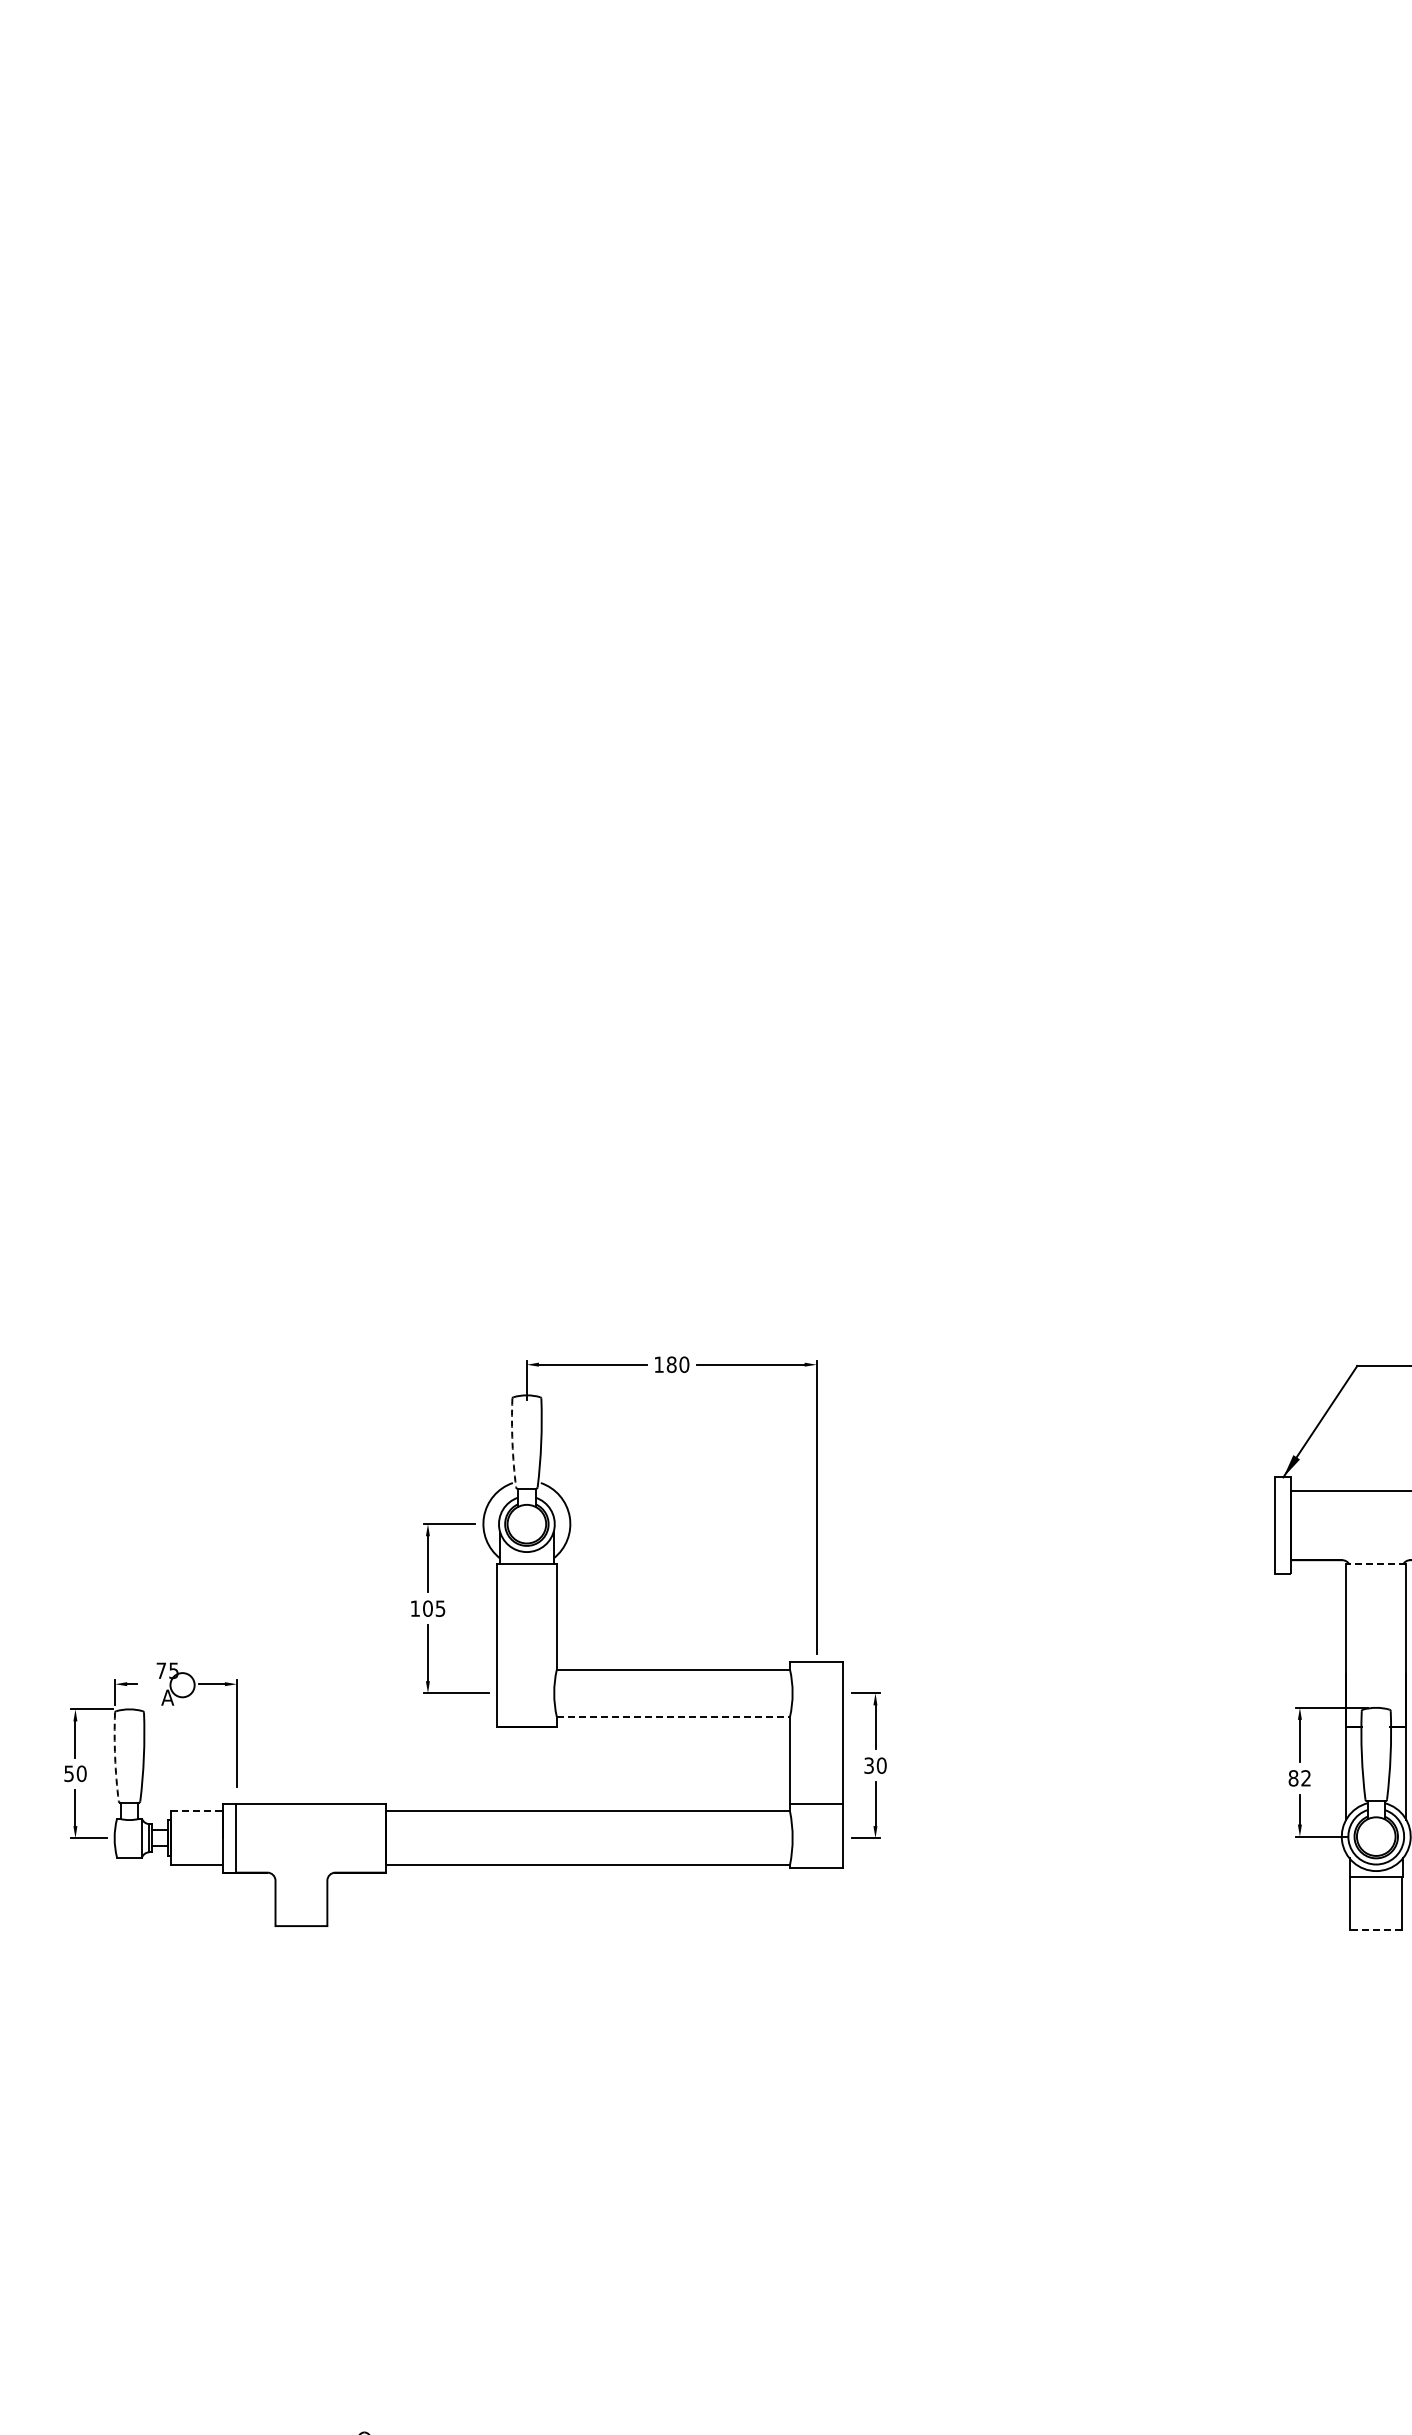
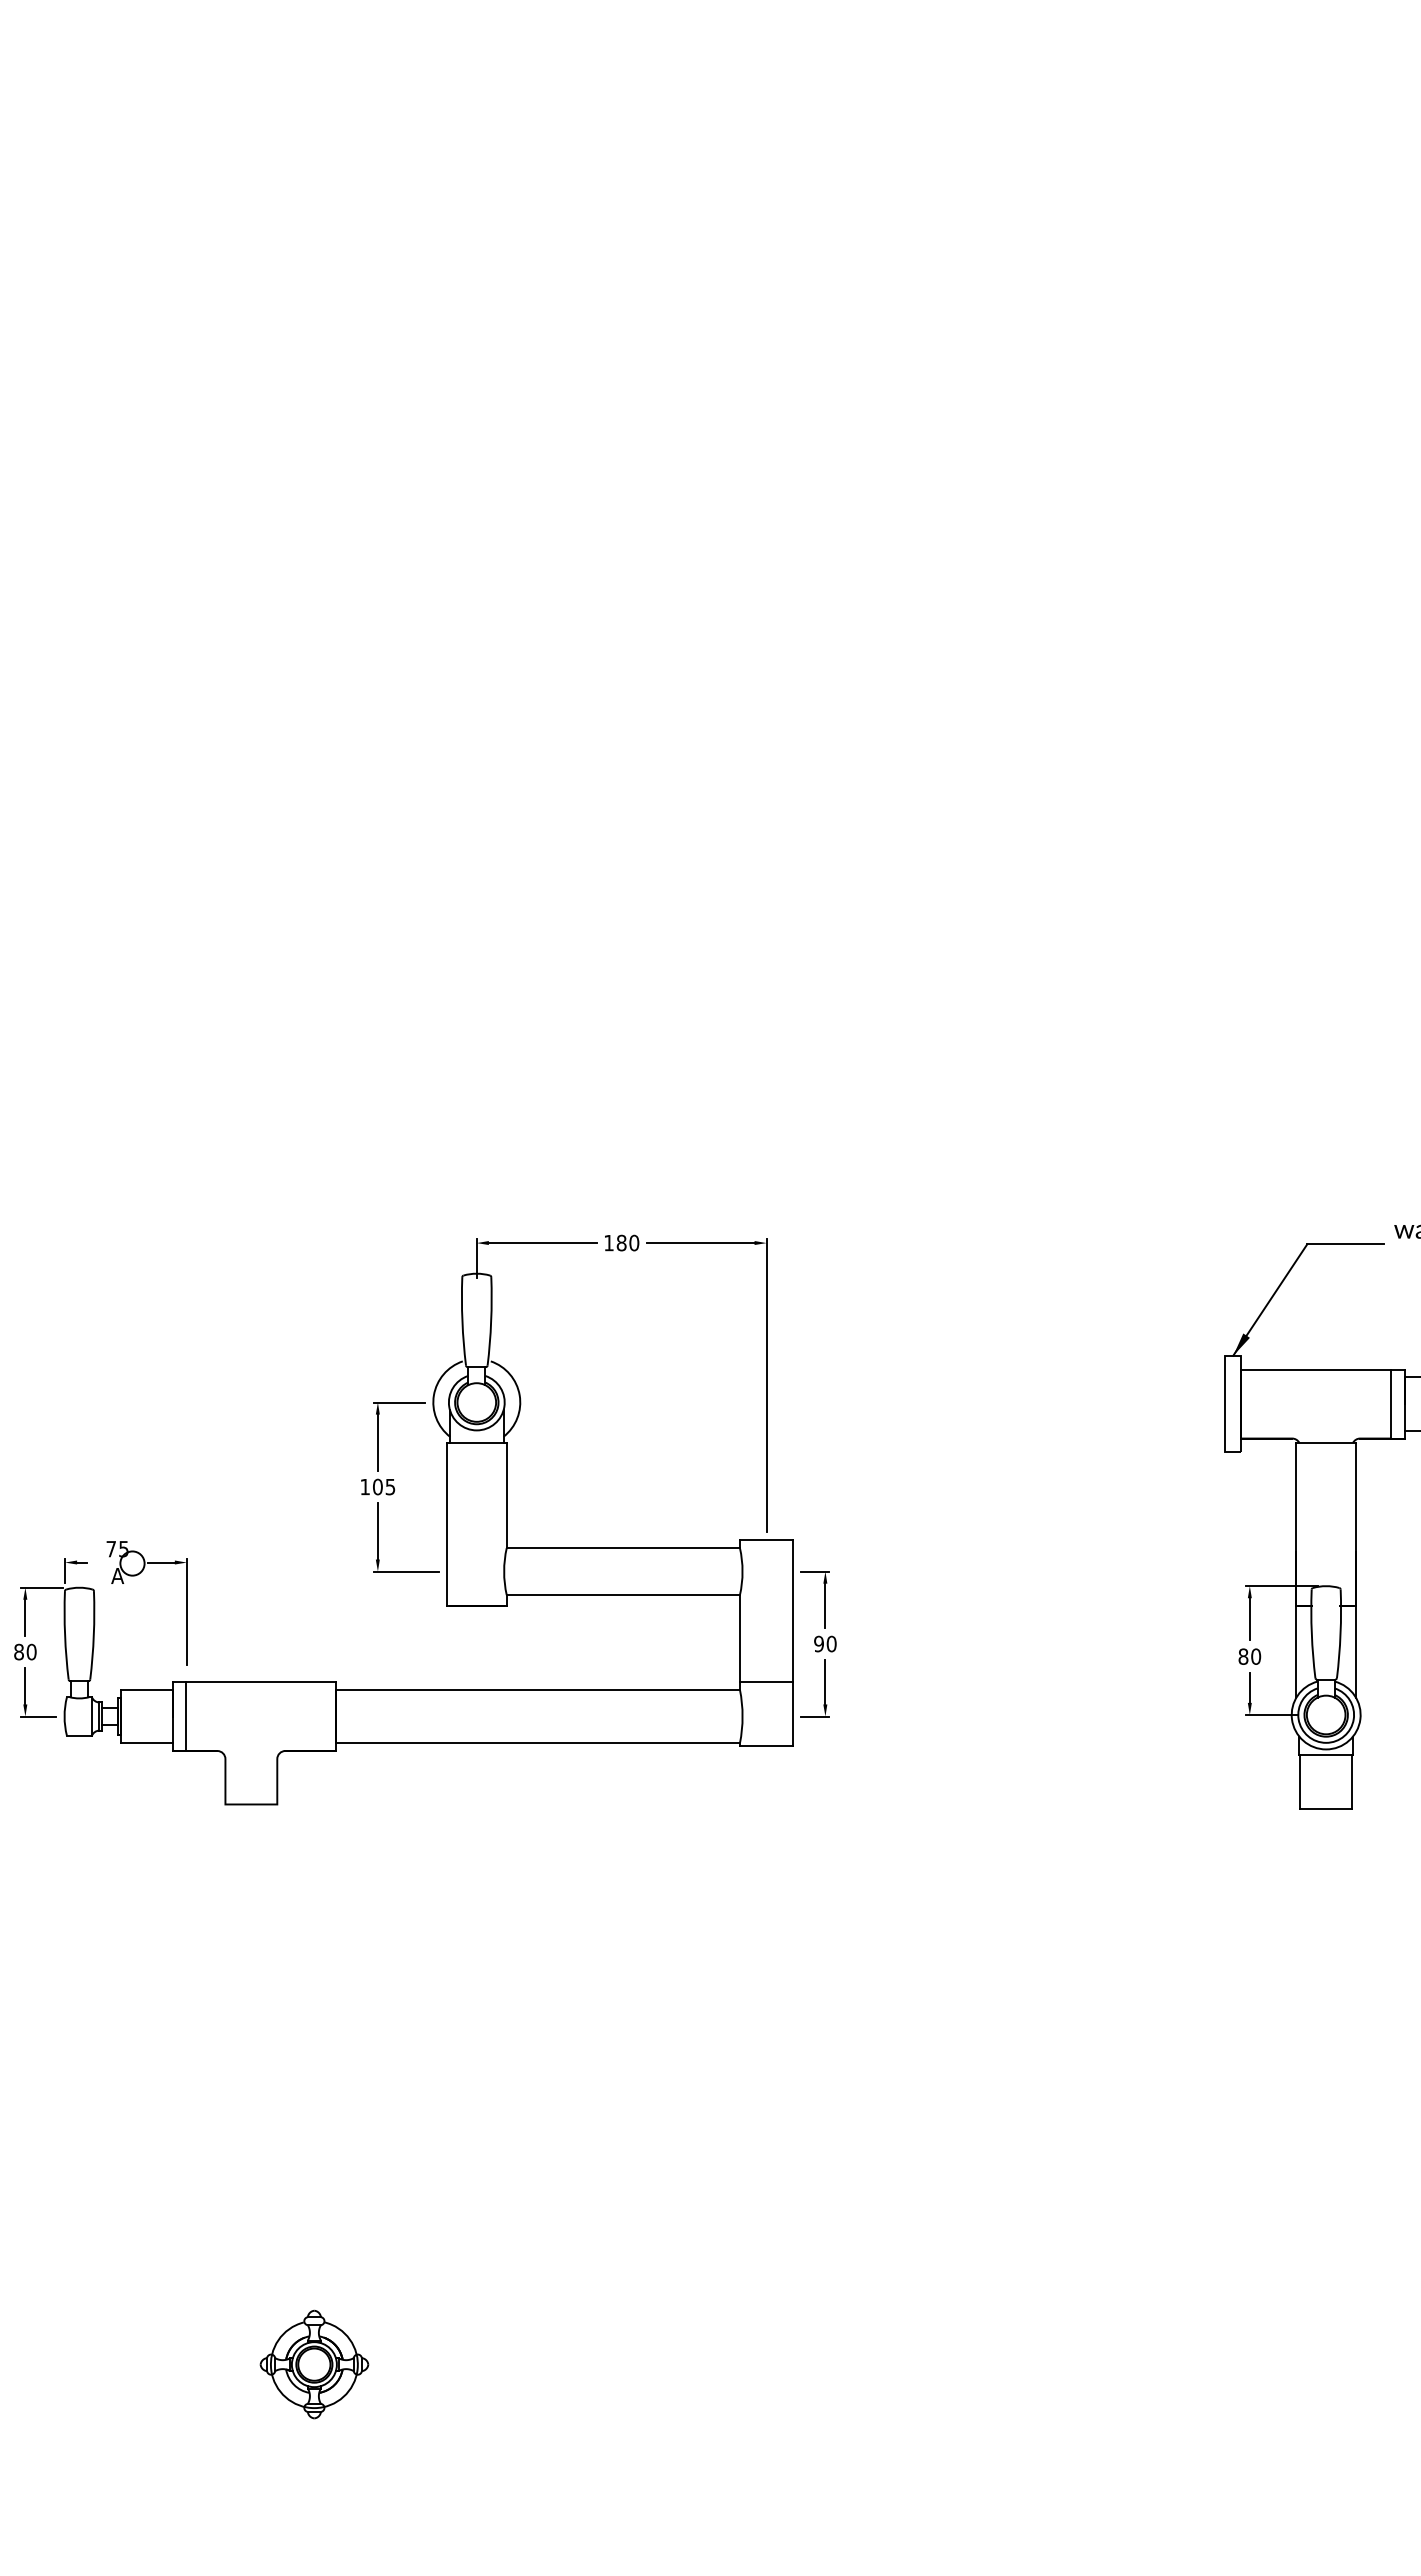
arc: (512, 1443) -> (462, 1321), dashed -> solid
line: (1376, 1564) -> (1326, 1442), dashed -> solid
line: (673, 1717) -> (623, 1595), dashed -> solid
arc: (115, 1757) -> (65, 1635), dashed -> solid
text: (868, 1765) -> (818, 1643), 30 -> 90
text: (68, 1773) -> (18, 1651), 50 -> 80
text: (1306, 1778) -> (1256, 1656), 82 -> 80
line: (197, 1811) -> (147, 1689), dashed -> solid
line: (1376, 1930) -> (1326, 1808), dashed -> solid

